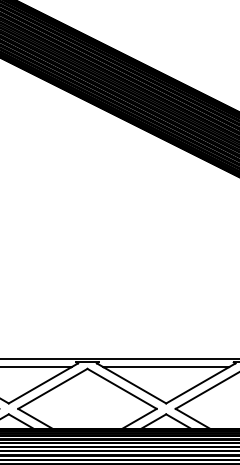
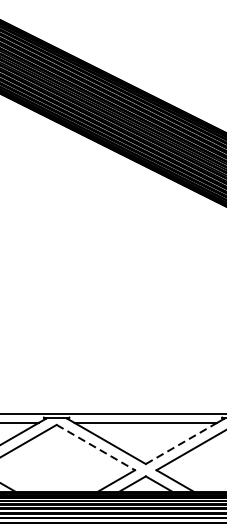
line: (198, 385) -> (182, 443), solid -> dashed
line: (122, 389) -> (96, 448), solid -> dashed

